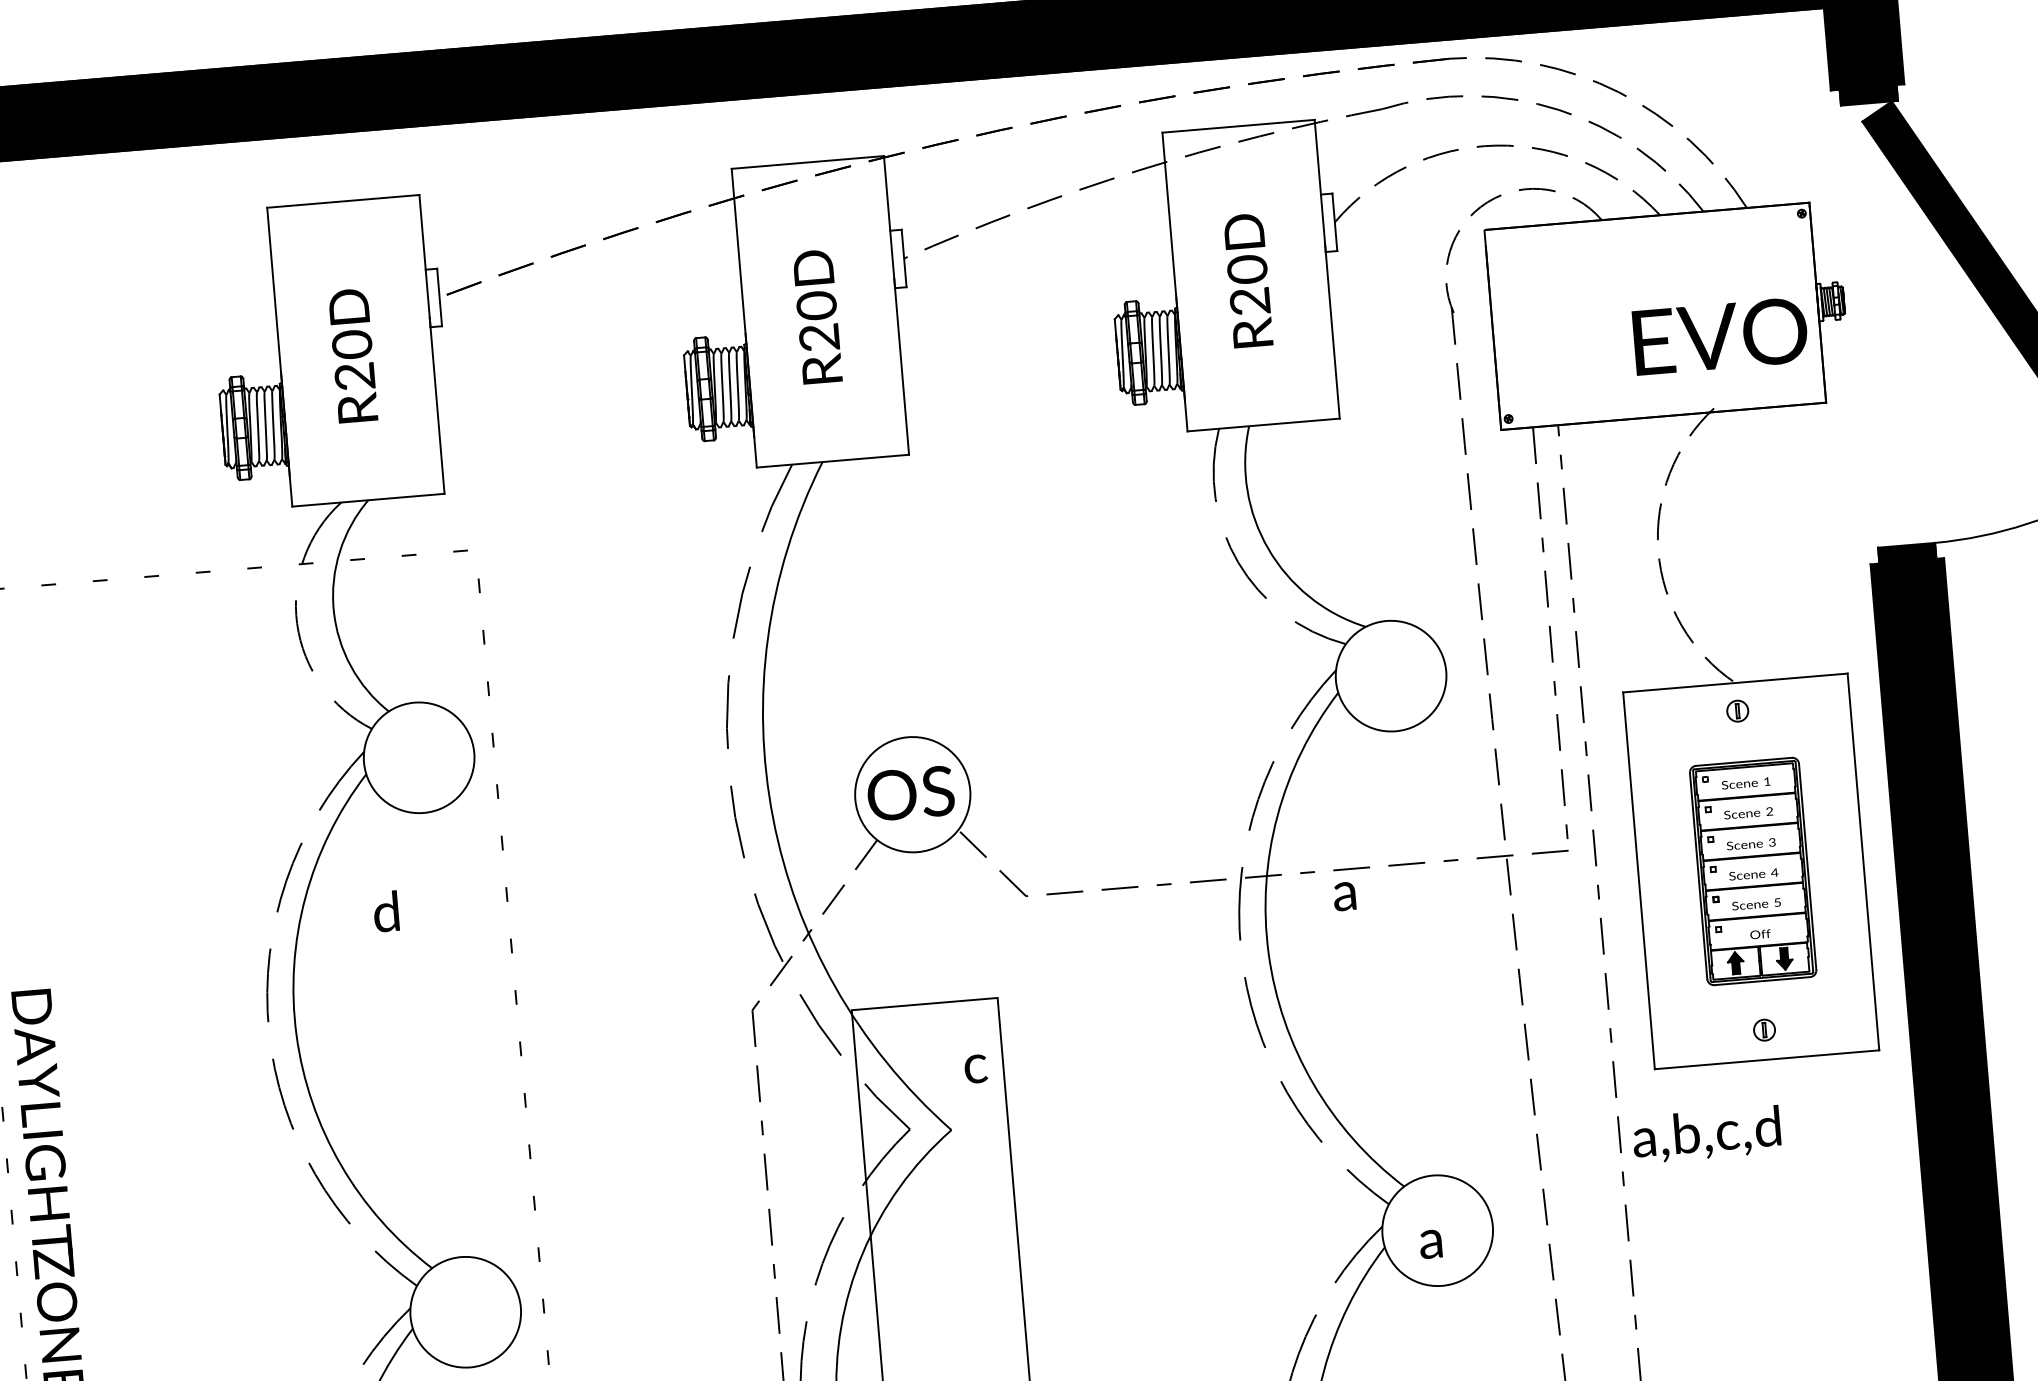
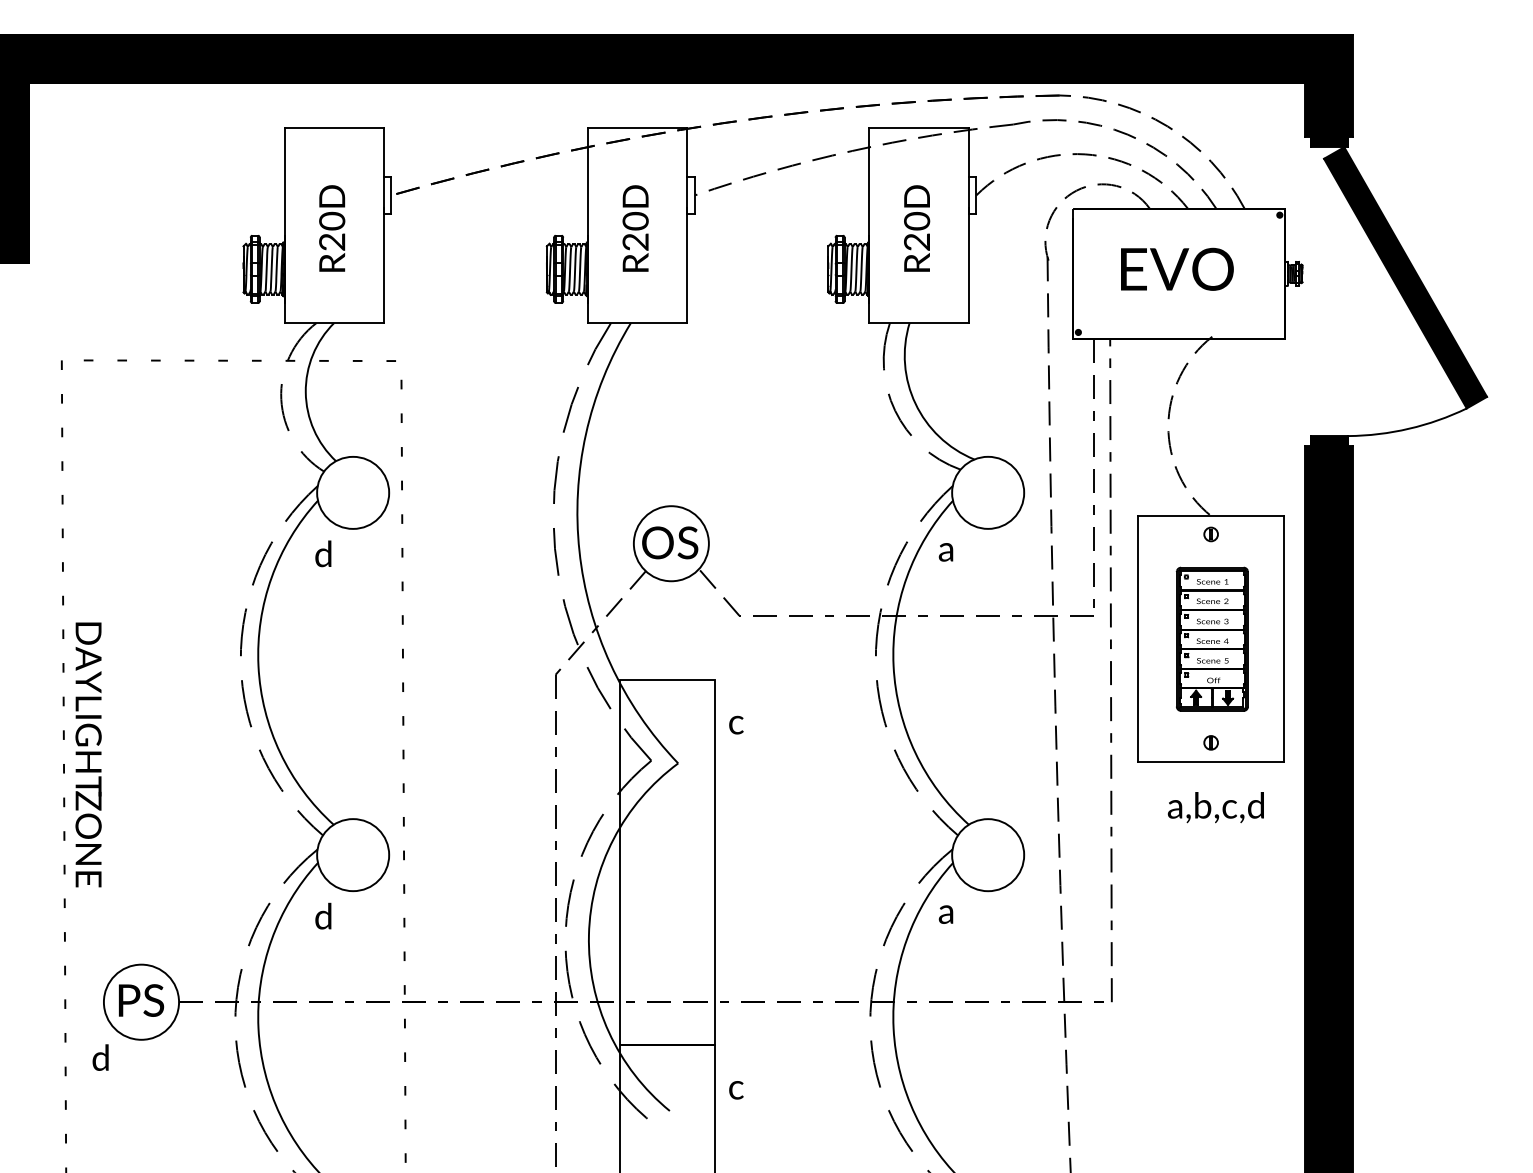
text: (1720, 335) -> (1177, 268), moved
text: (1343, 896) -> (945, 552), moved
text: (386, 911) -> (323, 553), moved
text: (975, 1068) -> (736, 724), moved
text: (1706, 1134) -> (1215, 807), moved
text: (1430, 1244) -> (945, 914), moved

